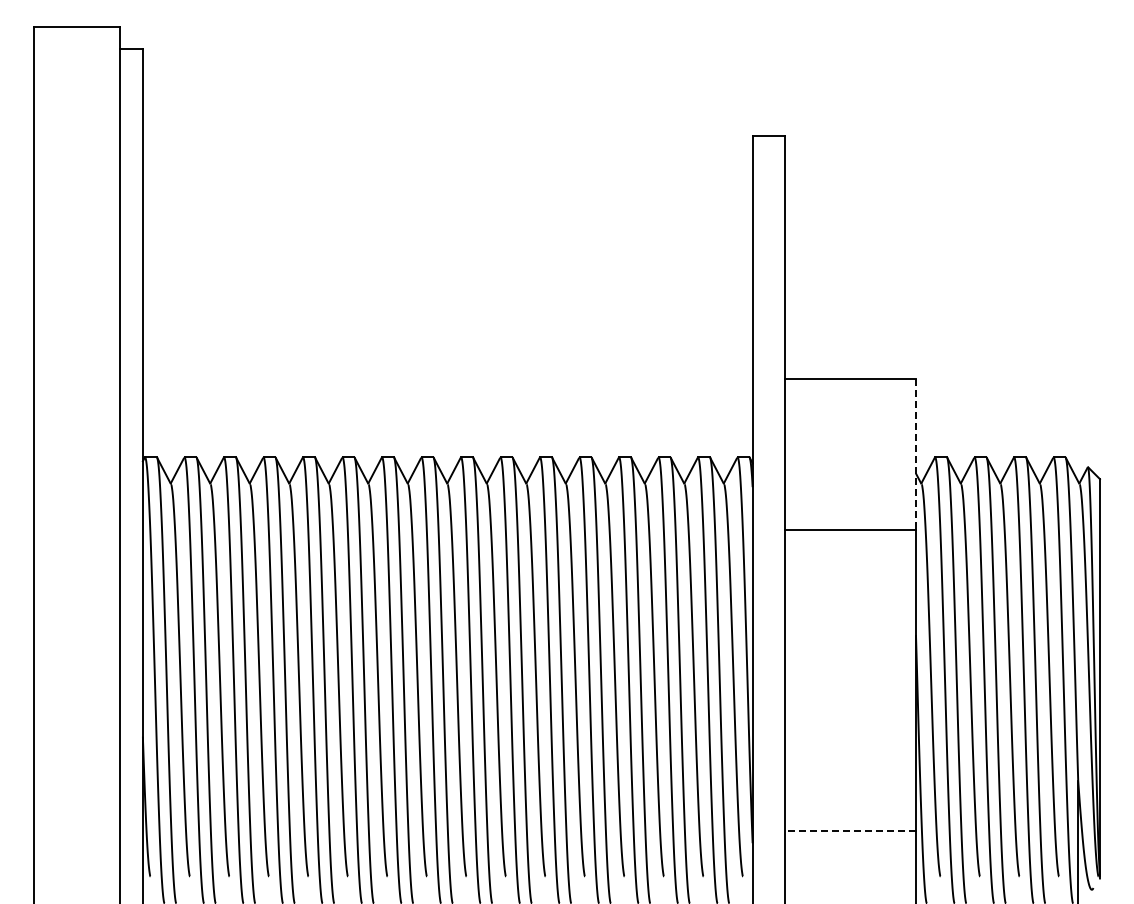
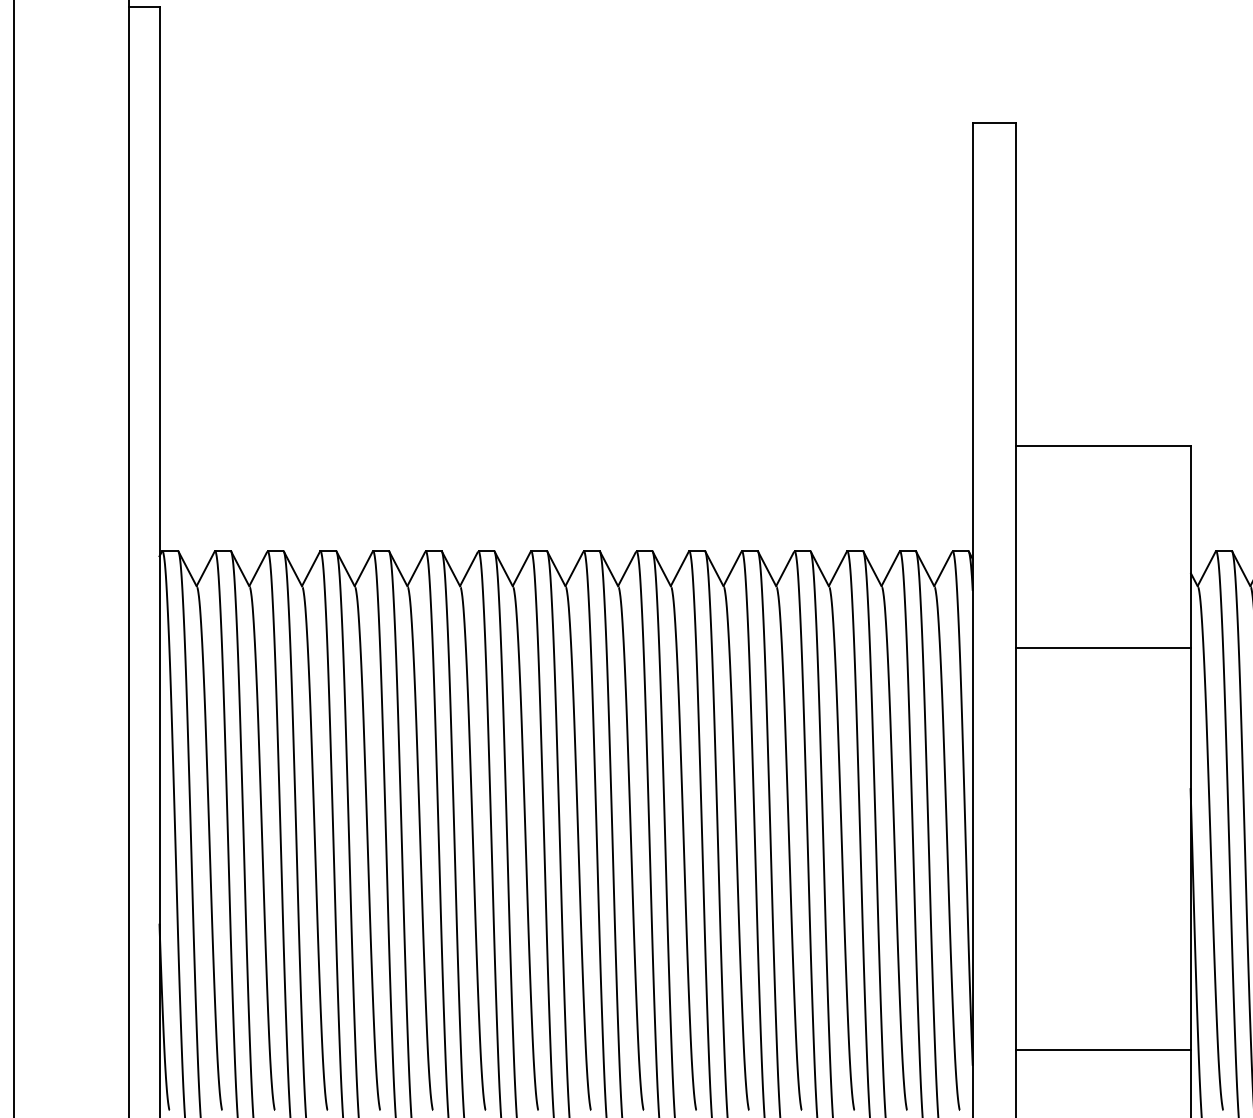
line: (915, 454) -> (1189, 547), dashed -> solid
line: (850, 831) -> (1103, 1050), dashed -> solid

